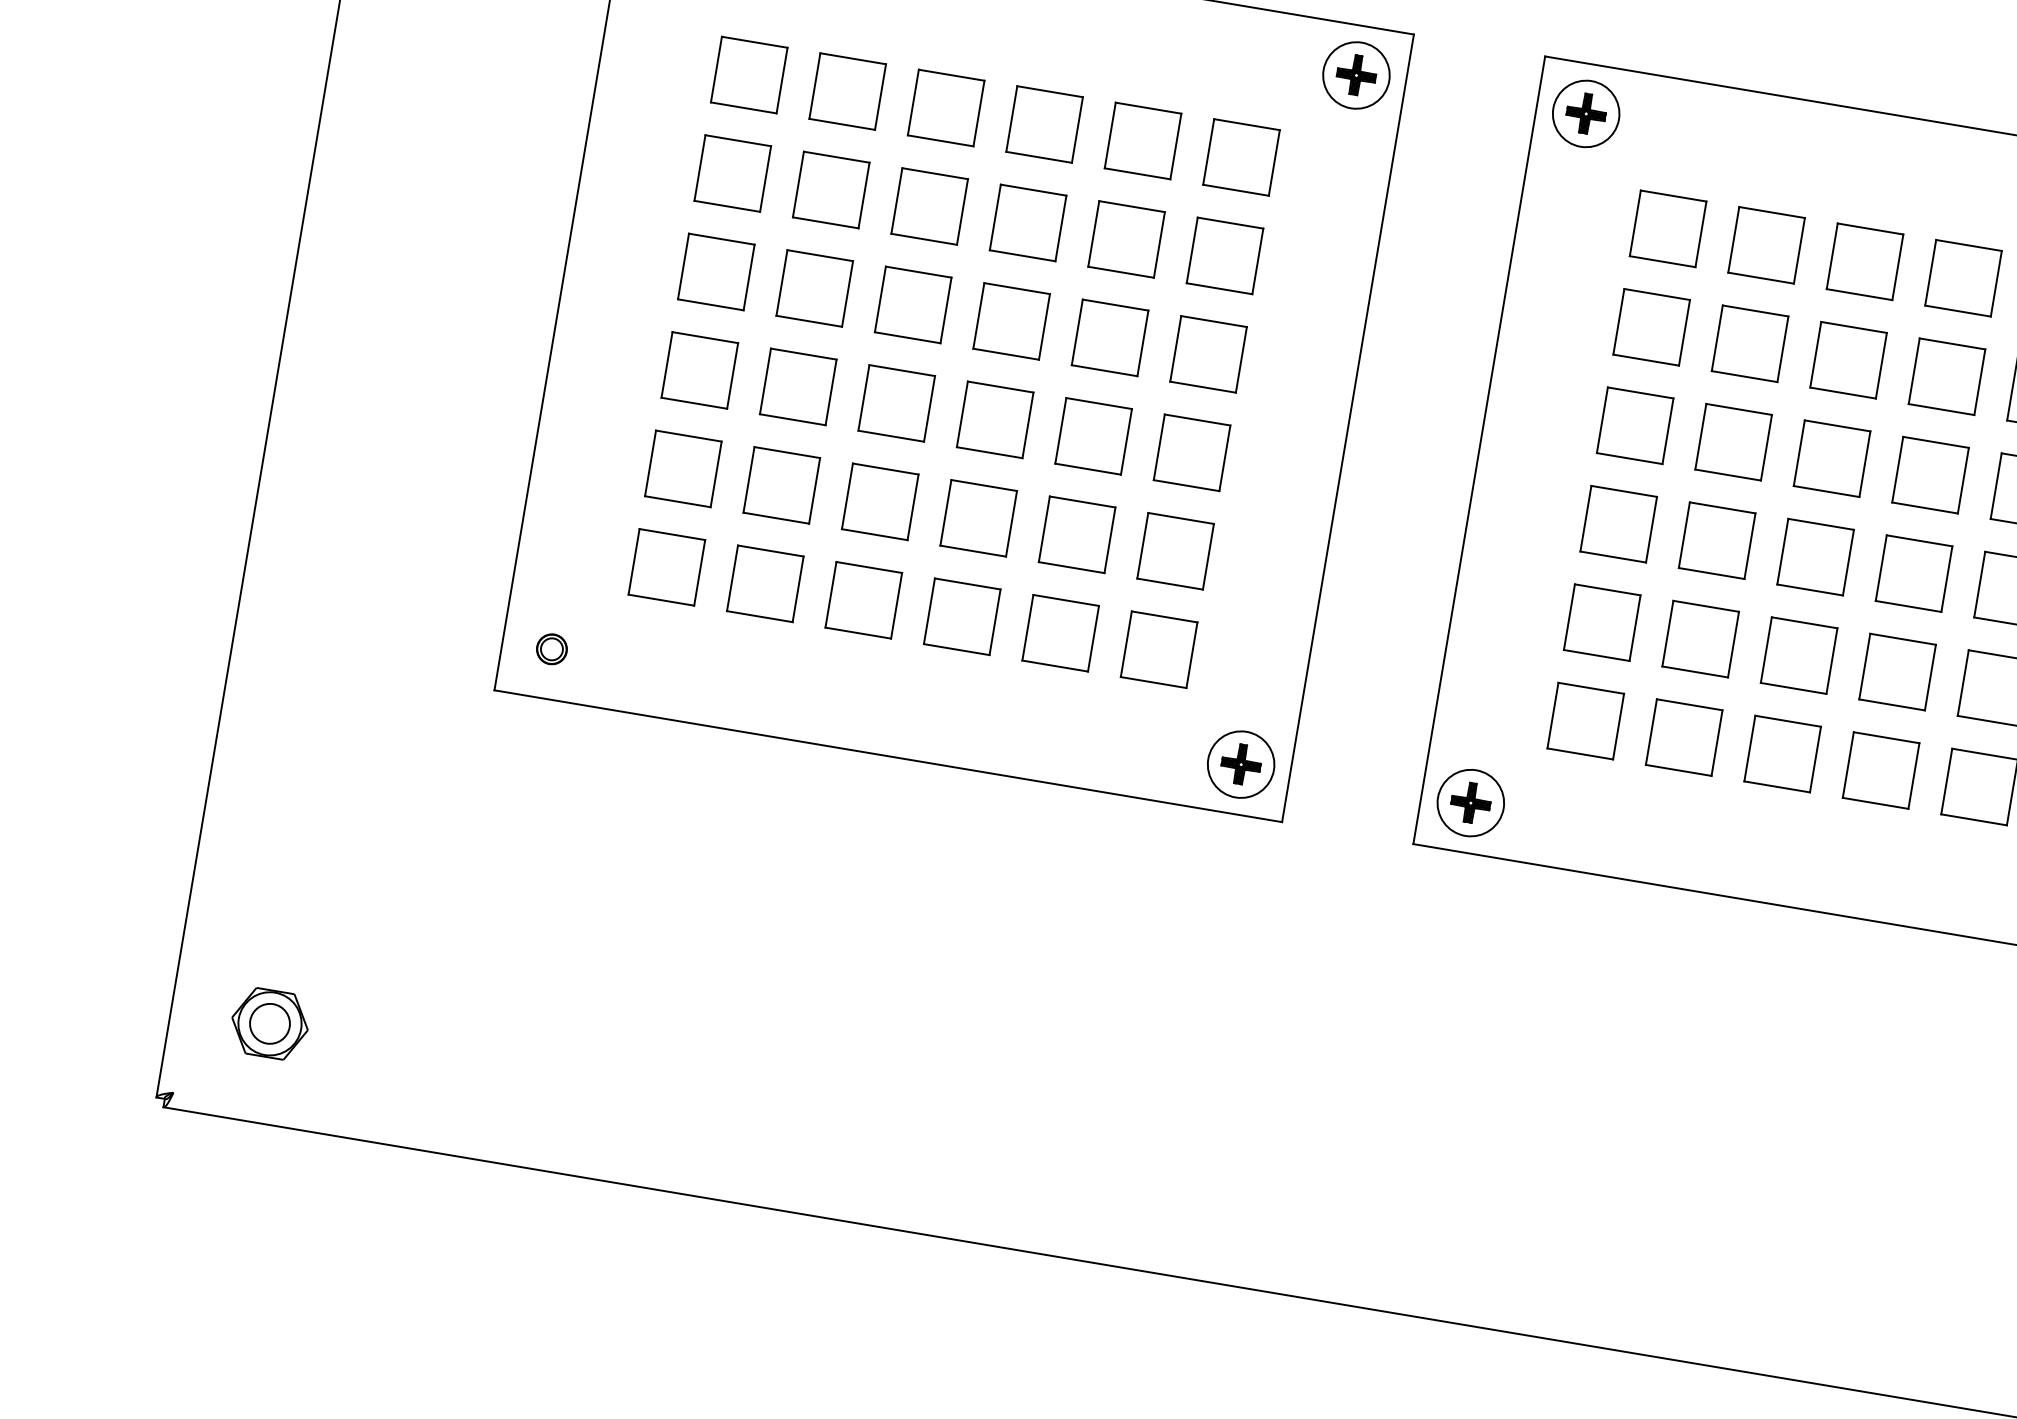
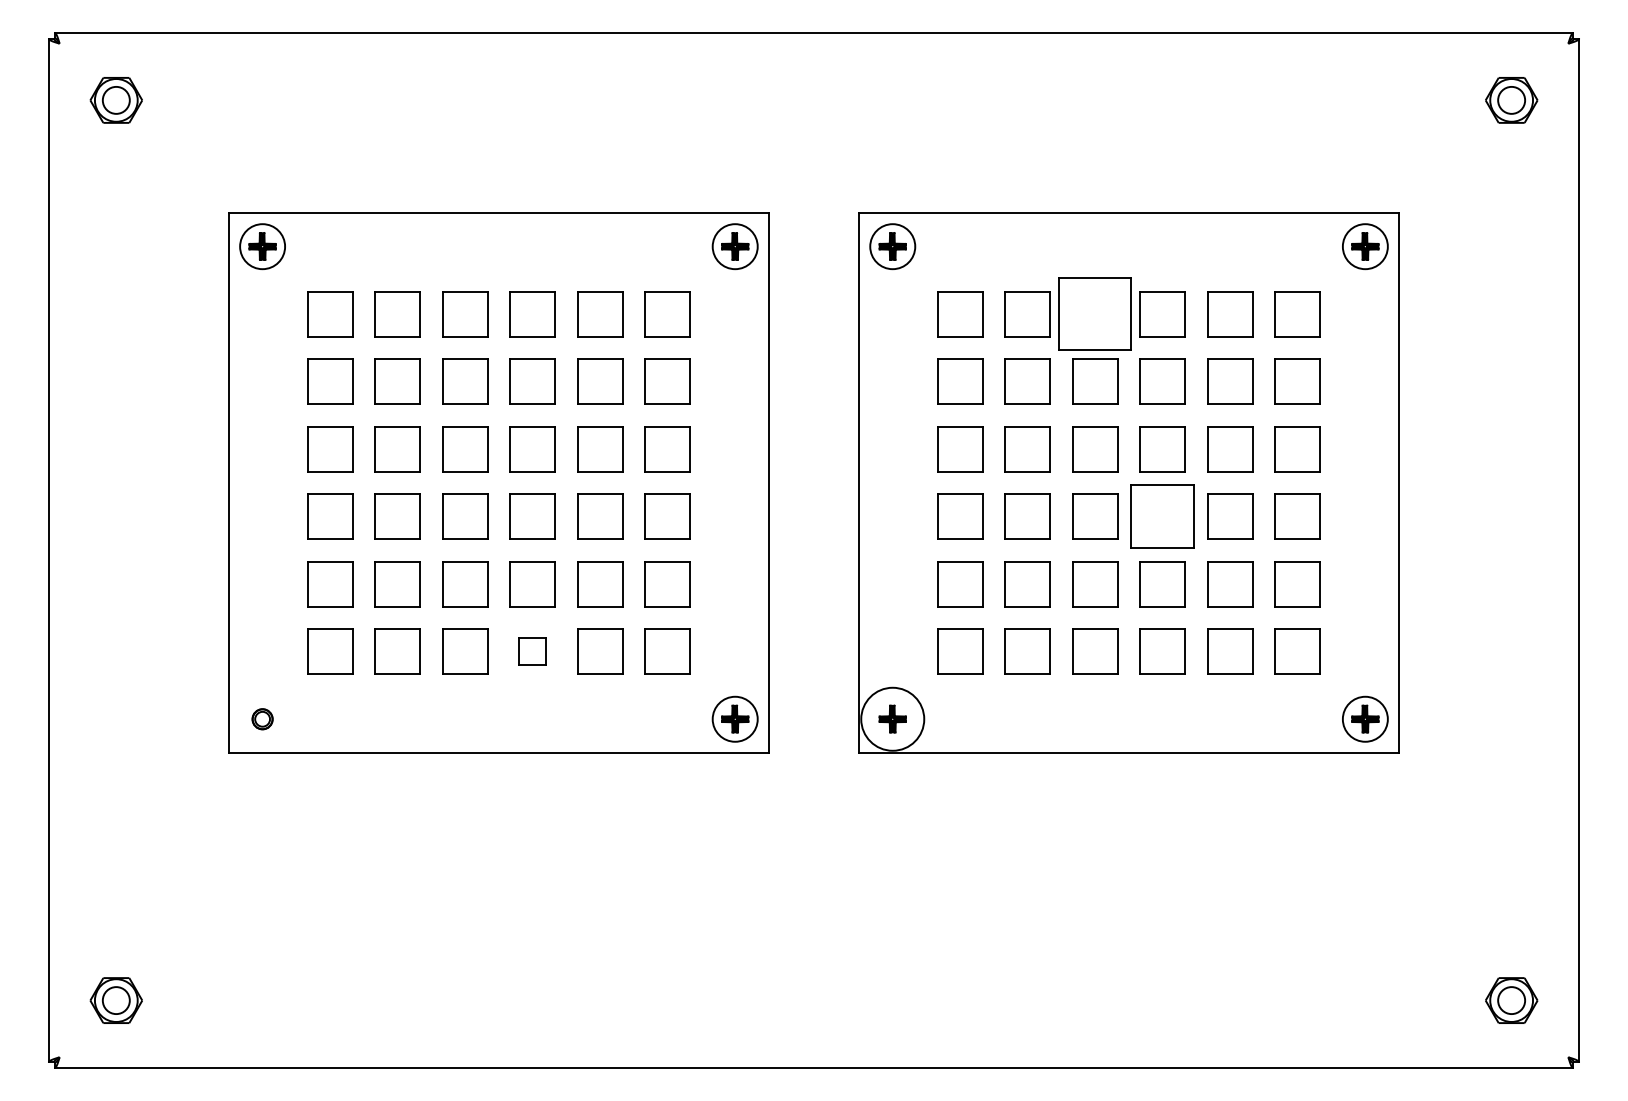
part: (1865, 262) -> (1095, 314), size x1.6
part: (1913, 573) -> (1162, 516), size x1.4
part: (962, 616) -> (532, 651), size x0.6
circle: (1470, 801) -> (892, 718), size x1.4

